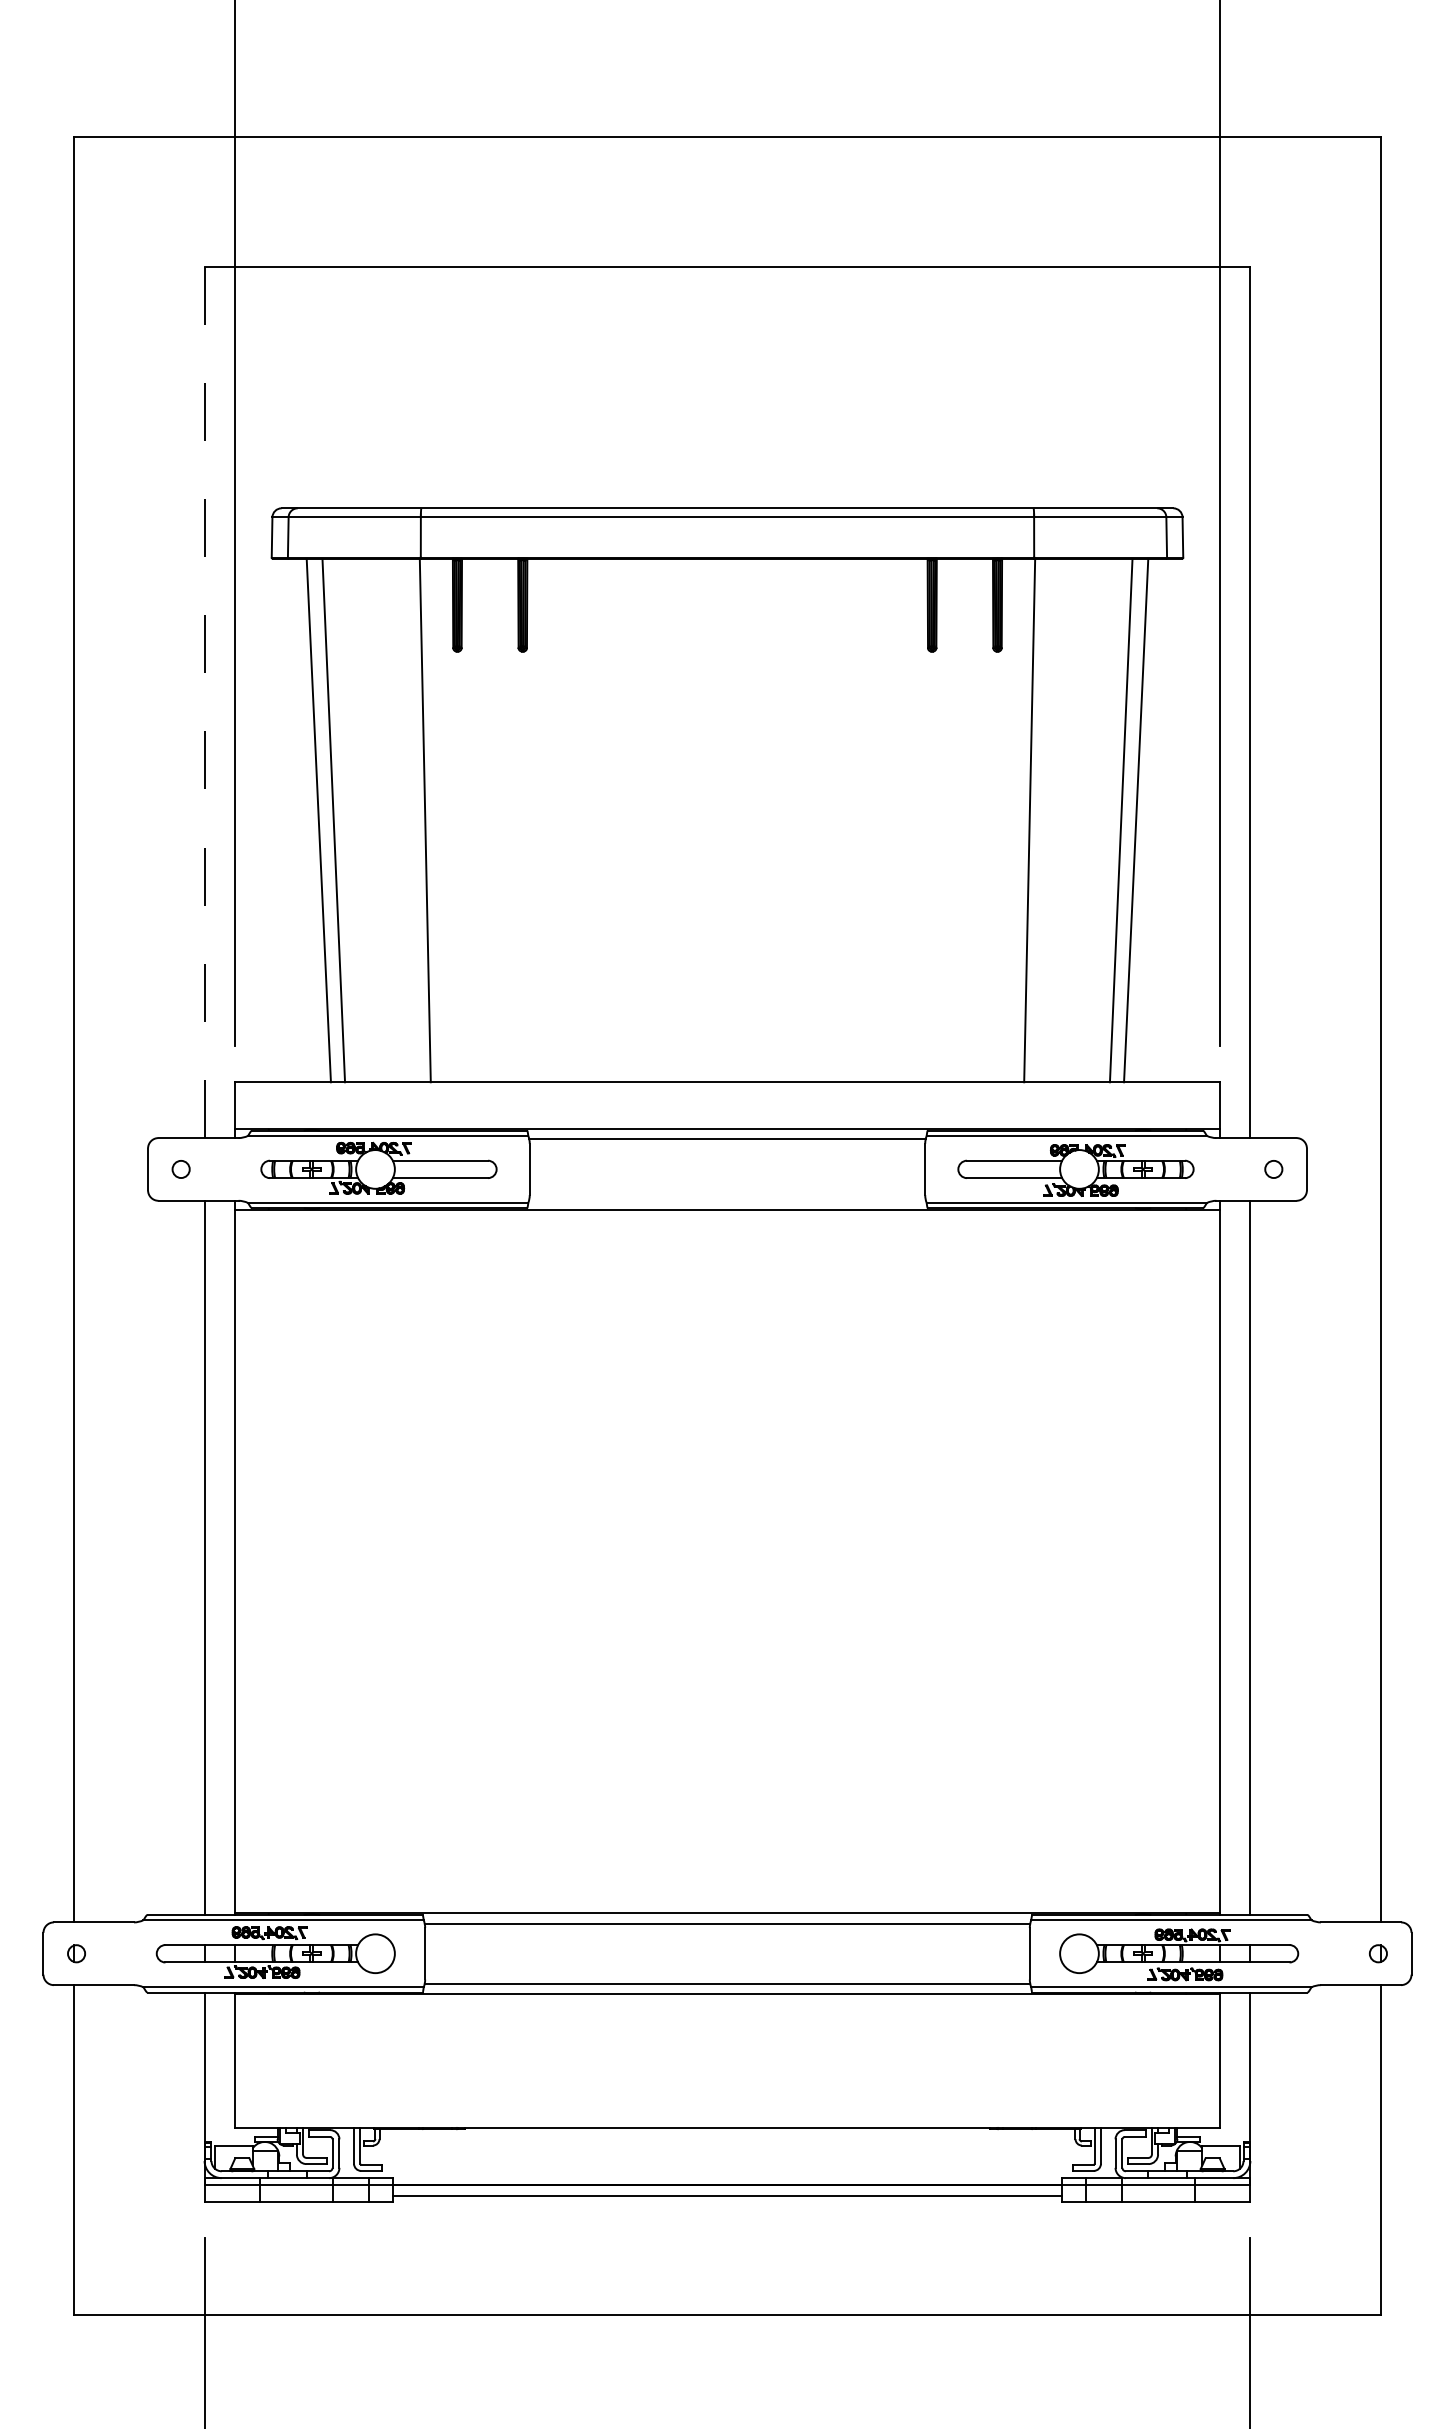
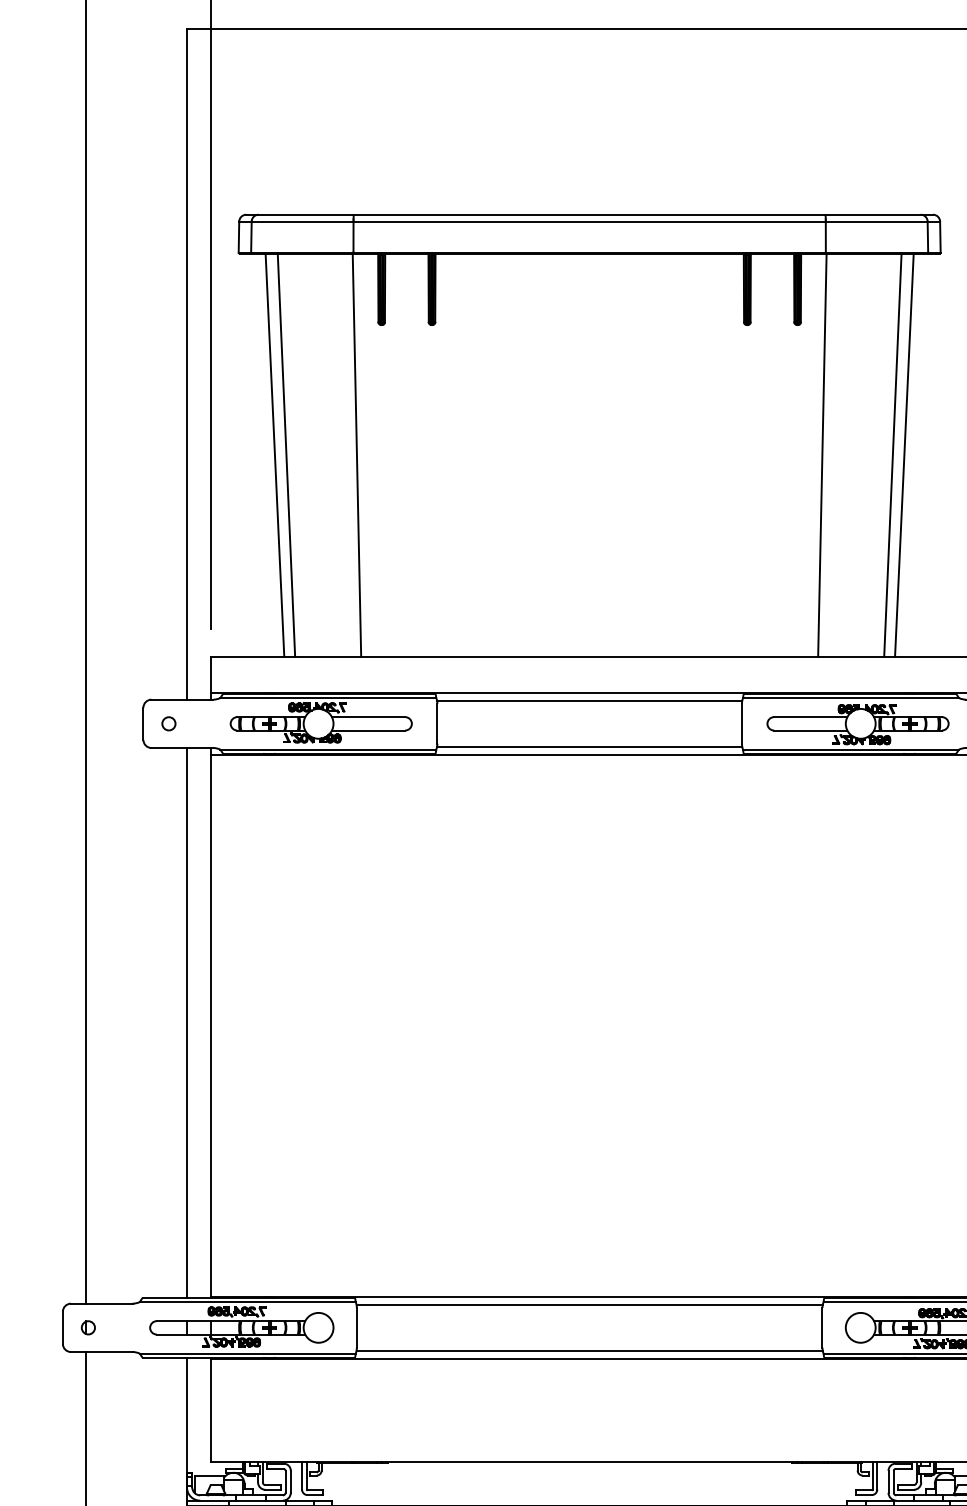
line: (204, 702) -> (186, 364), dashed -> solid
line: (727, 1199) -> (589, 746), added

